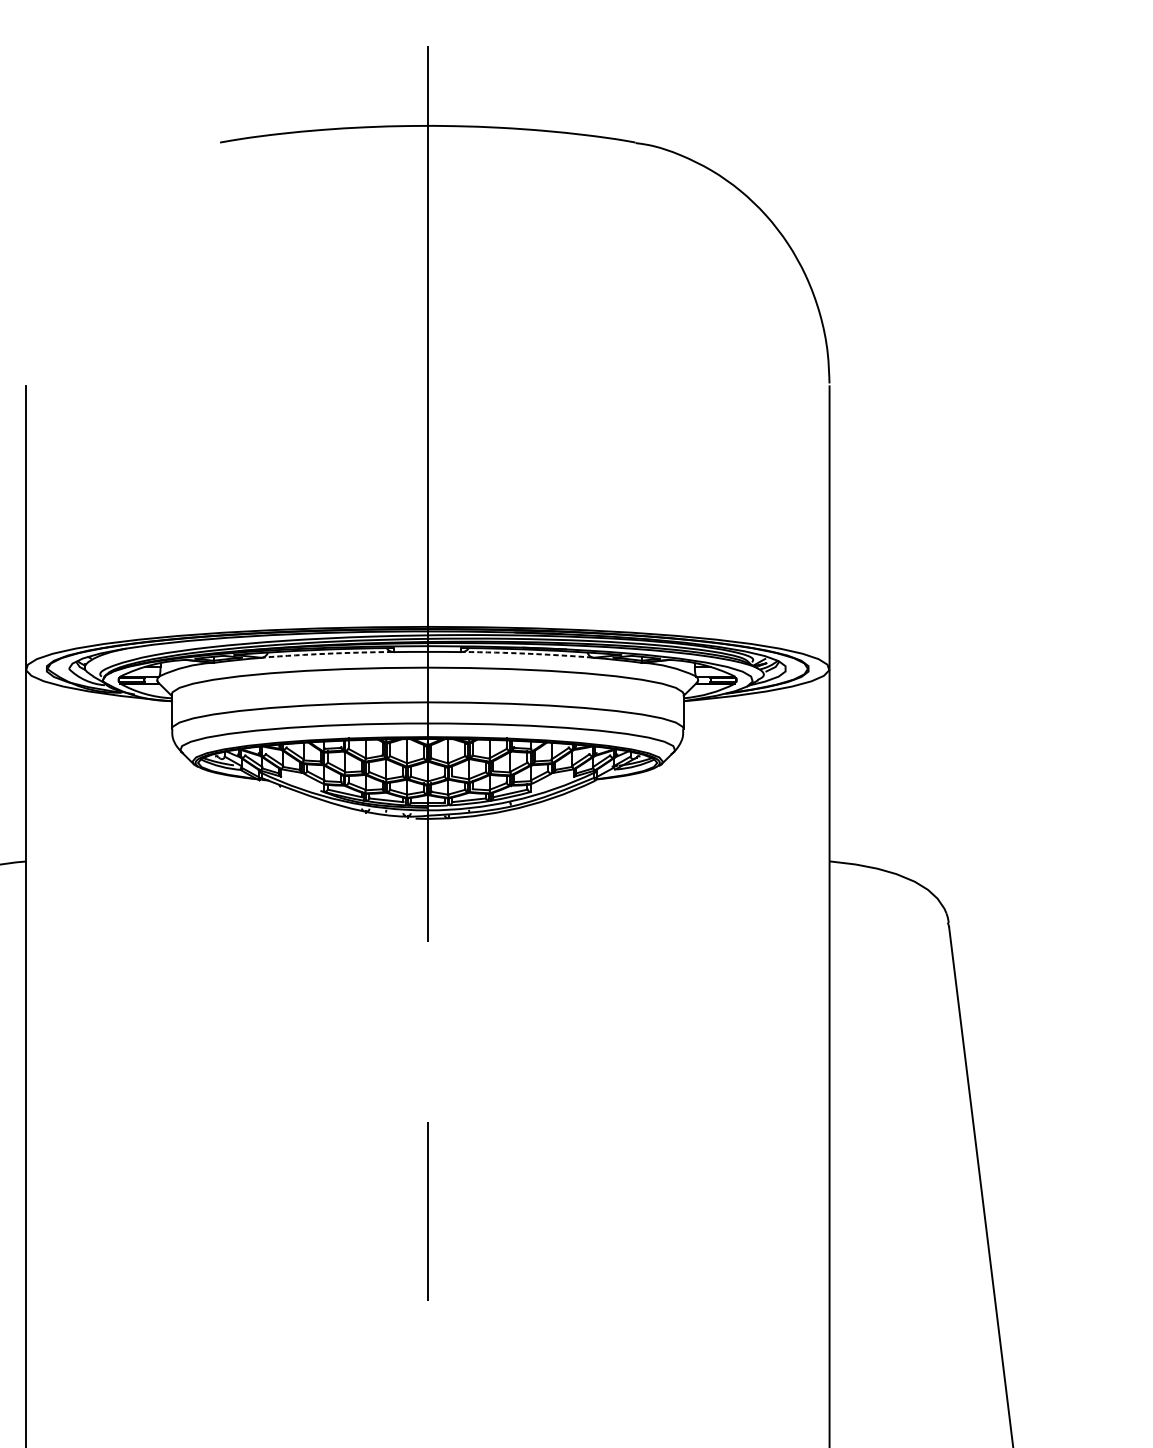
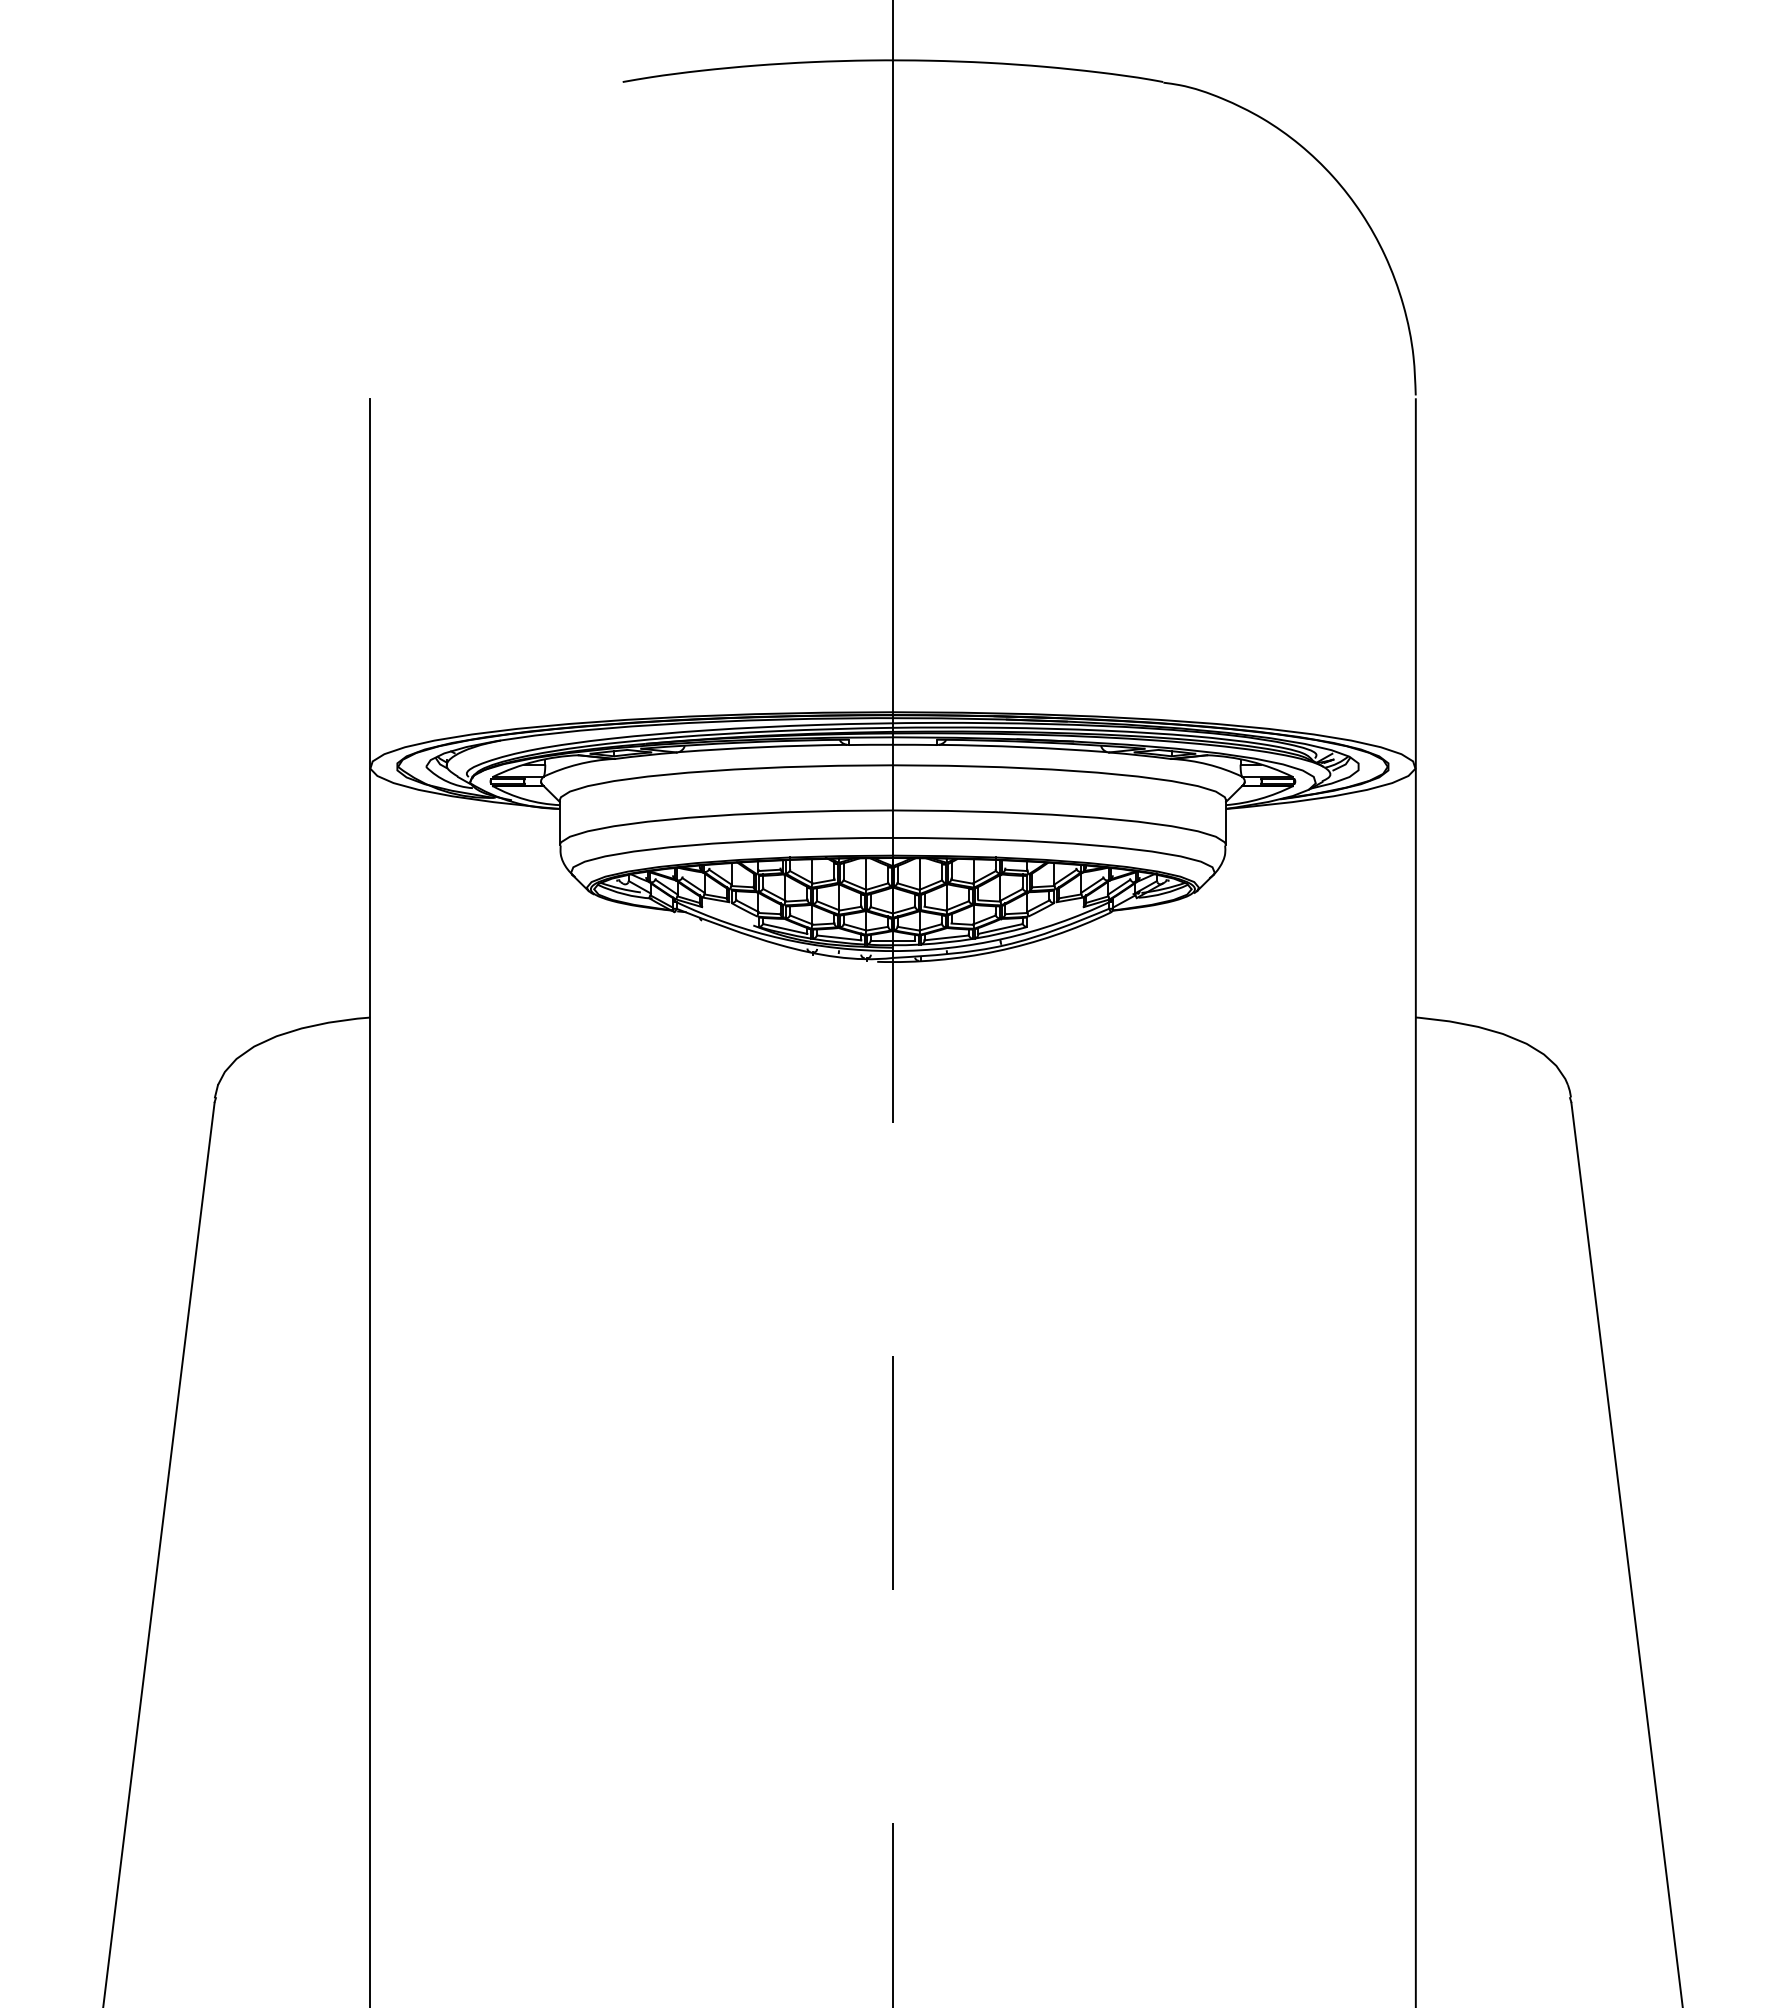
arc: (327, 653) -> (762, 747), dashed -> solid
arc: (528, 653) -> (1023, 747), dashed -> solid

